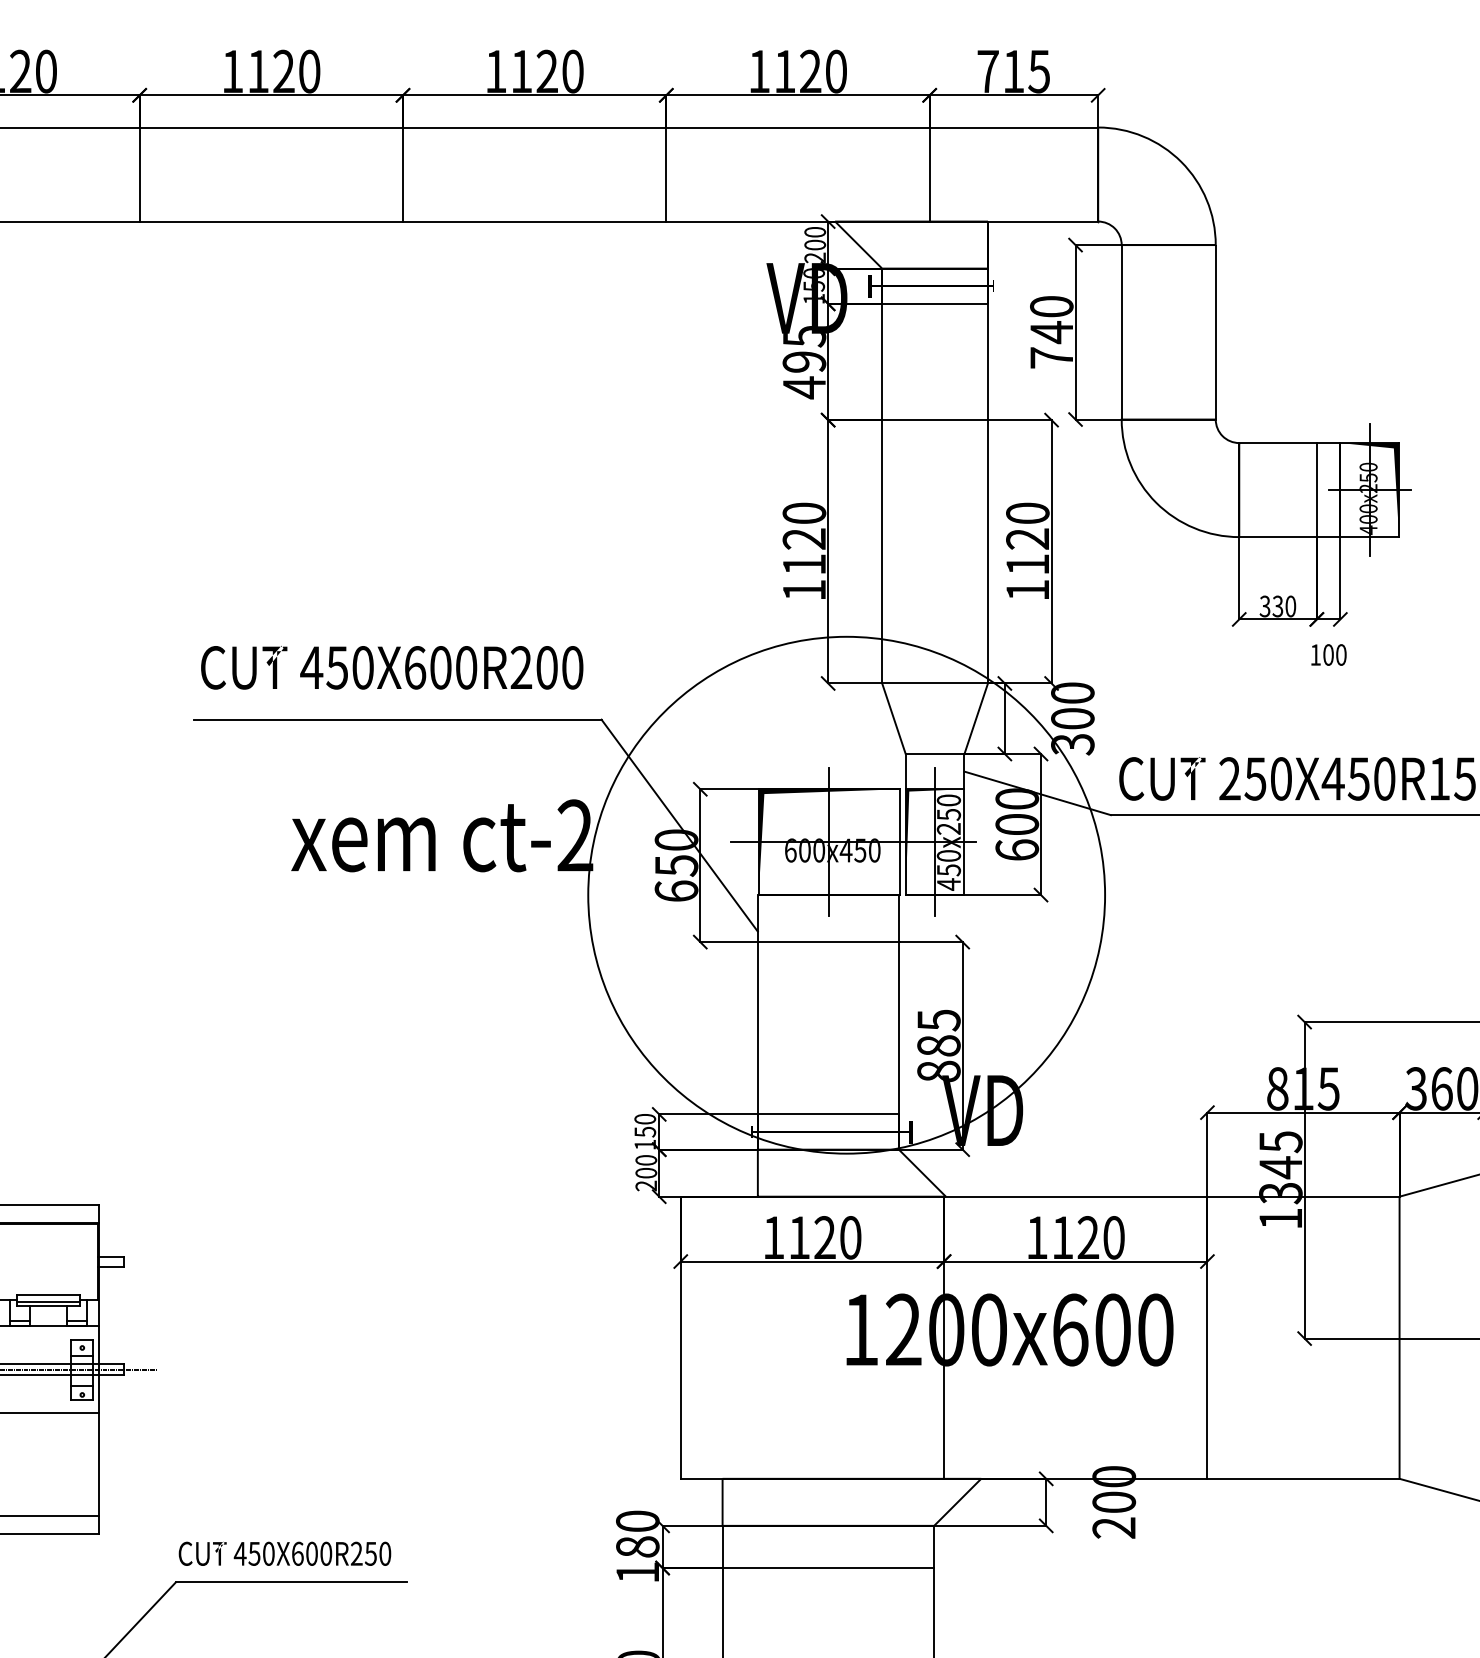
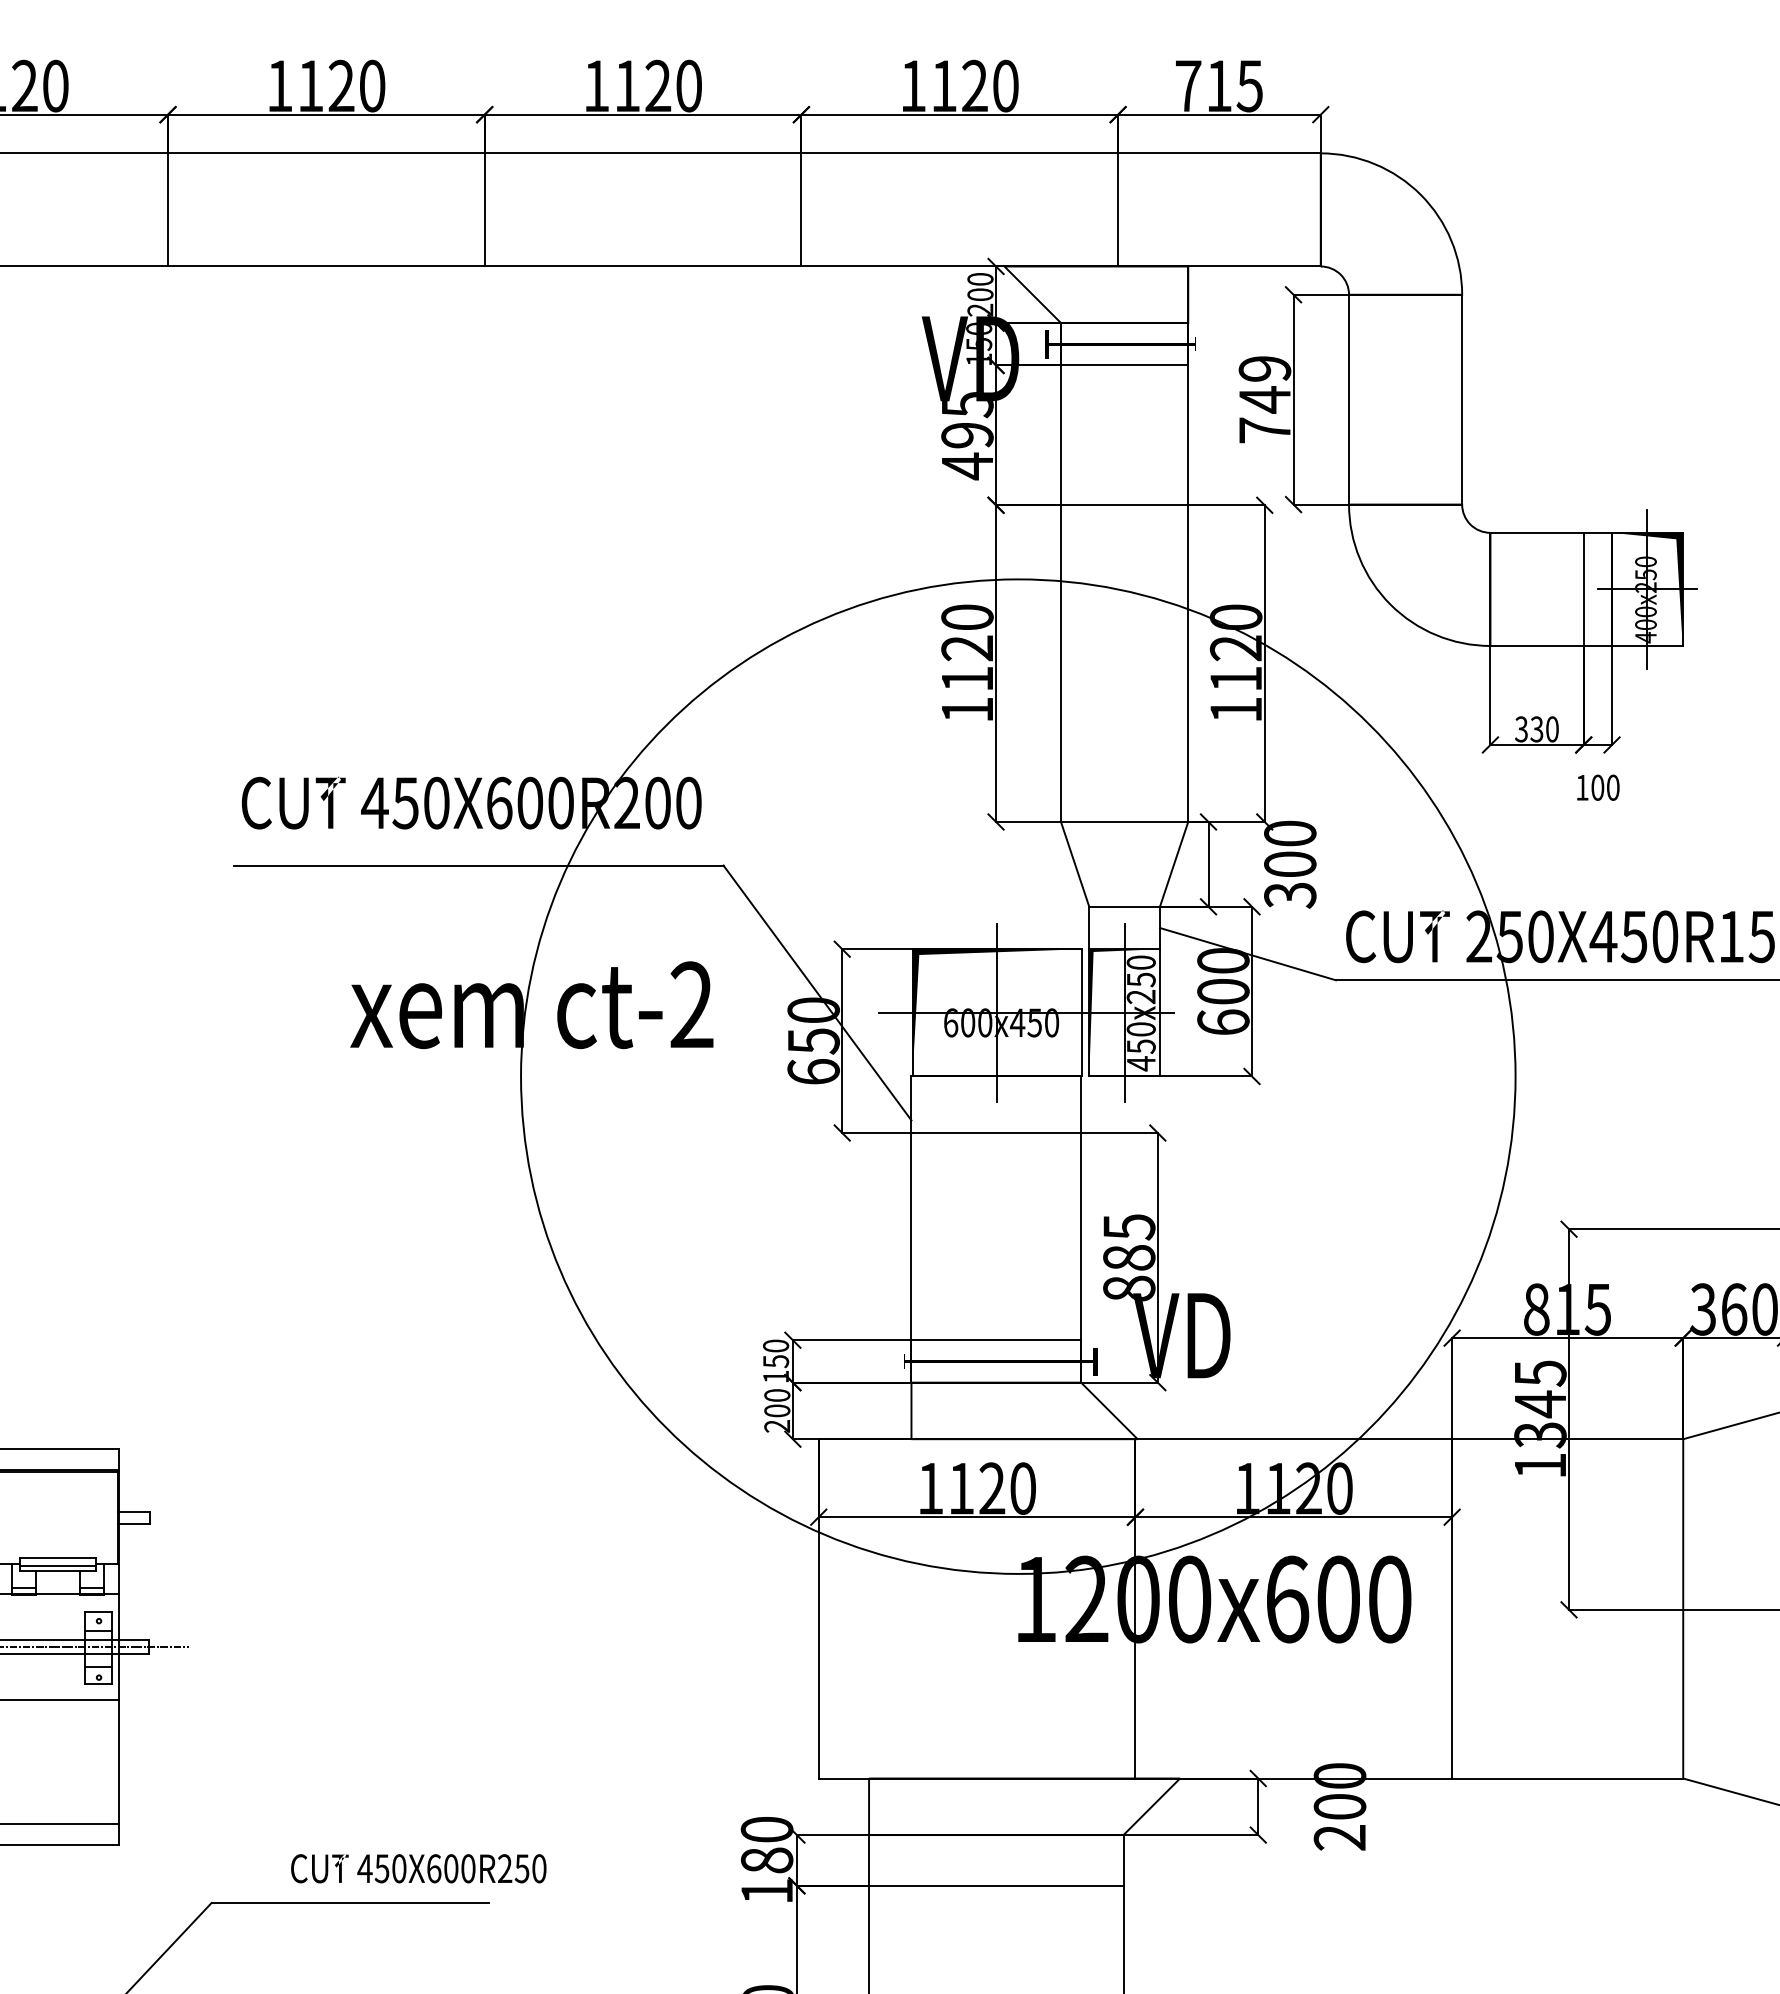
text: (1051, 306) -> (1264, 368), 740 -> 749
circle: (846, 895) -> (1018, 1076), size x1.6
text: (284, 1553) -> (418, 1868), moved

